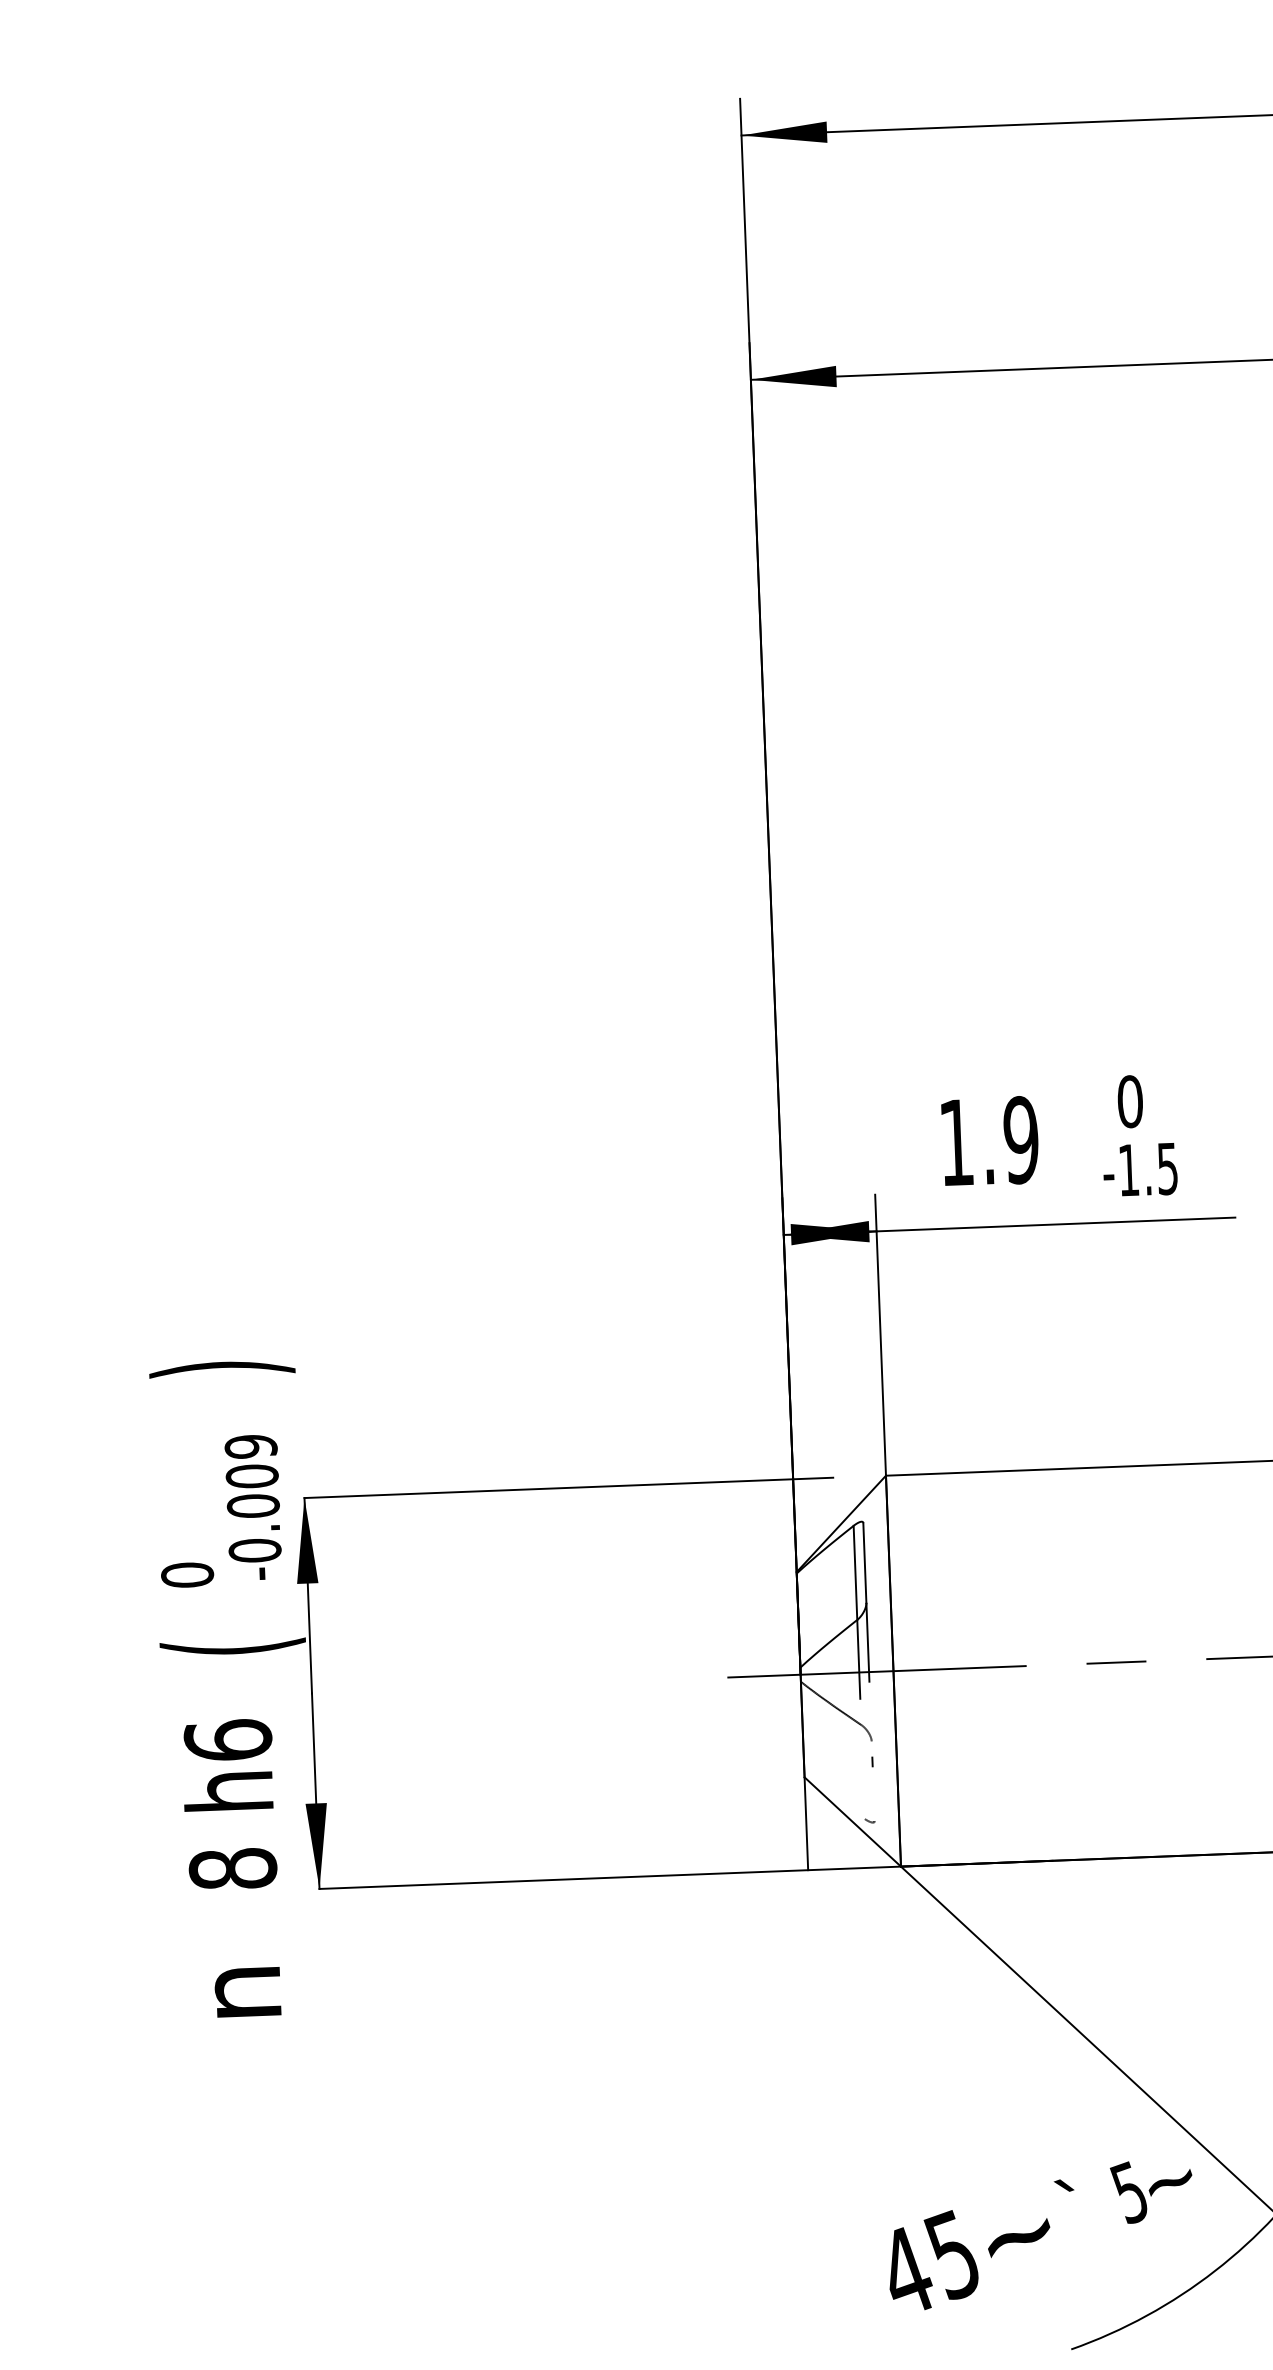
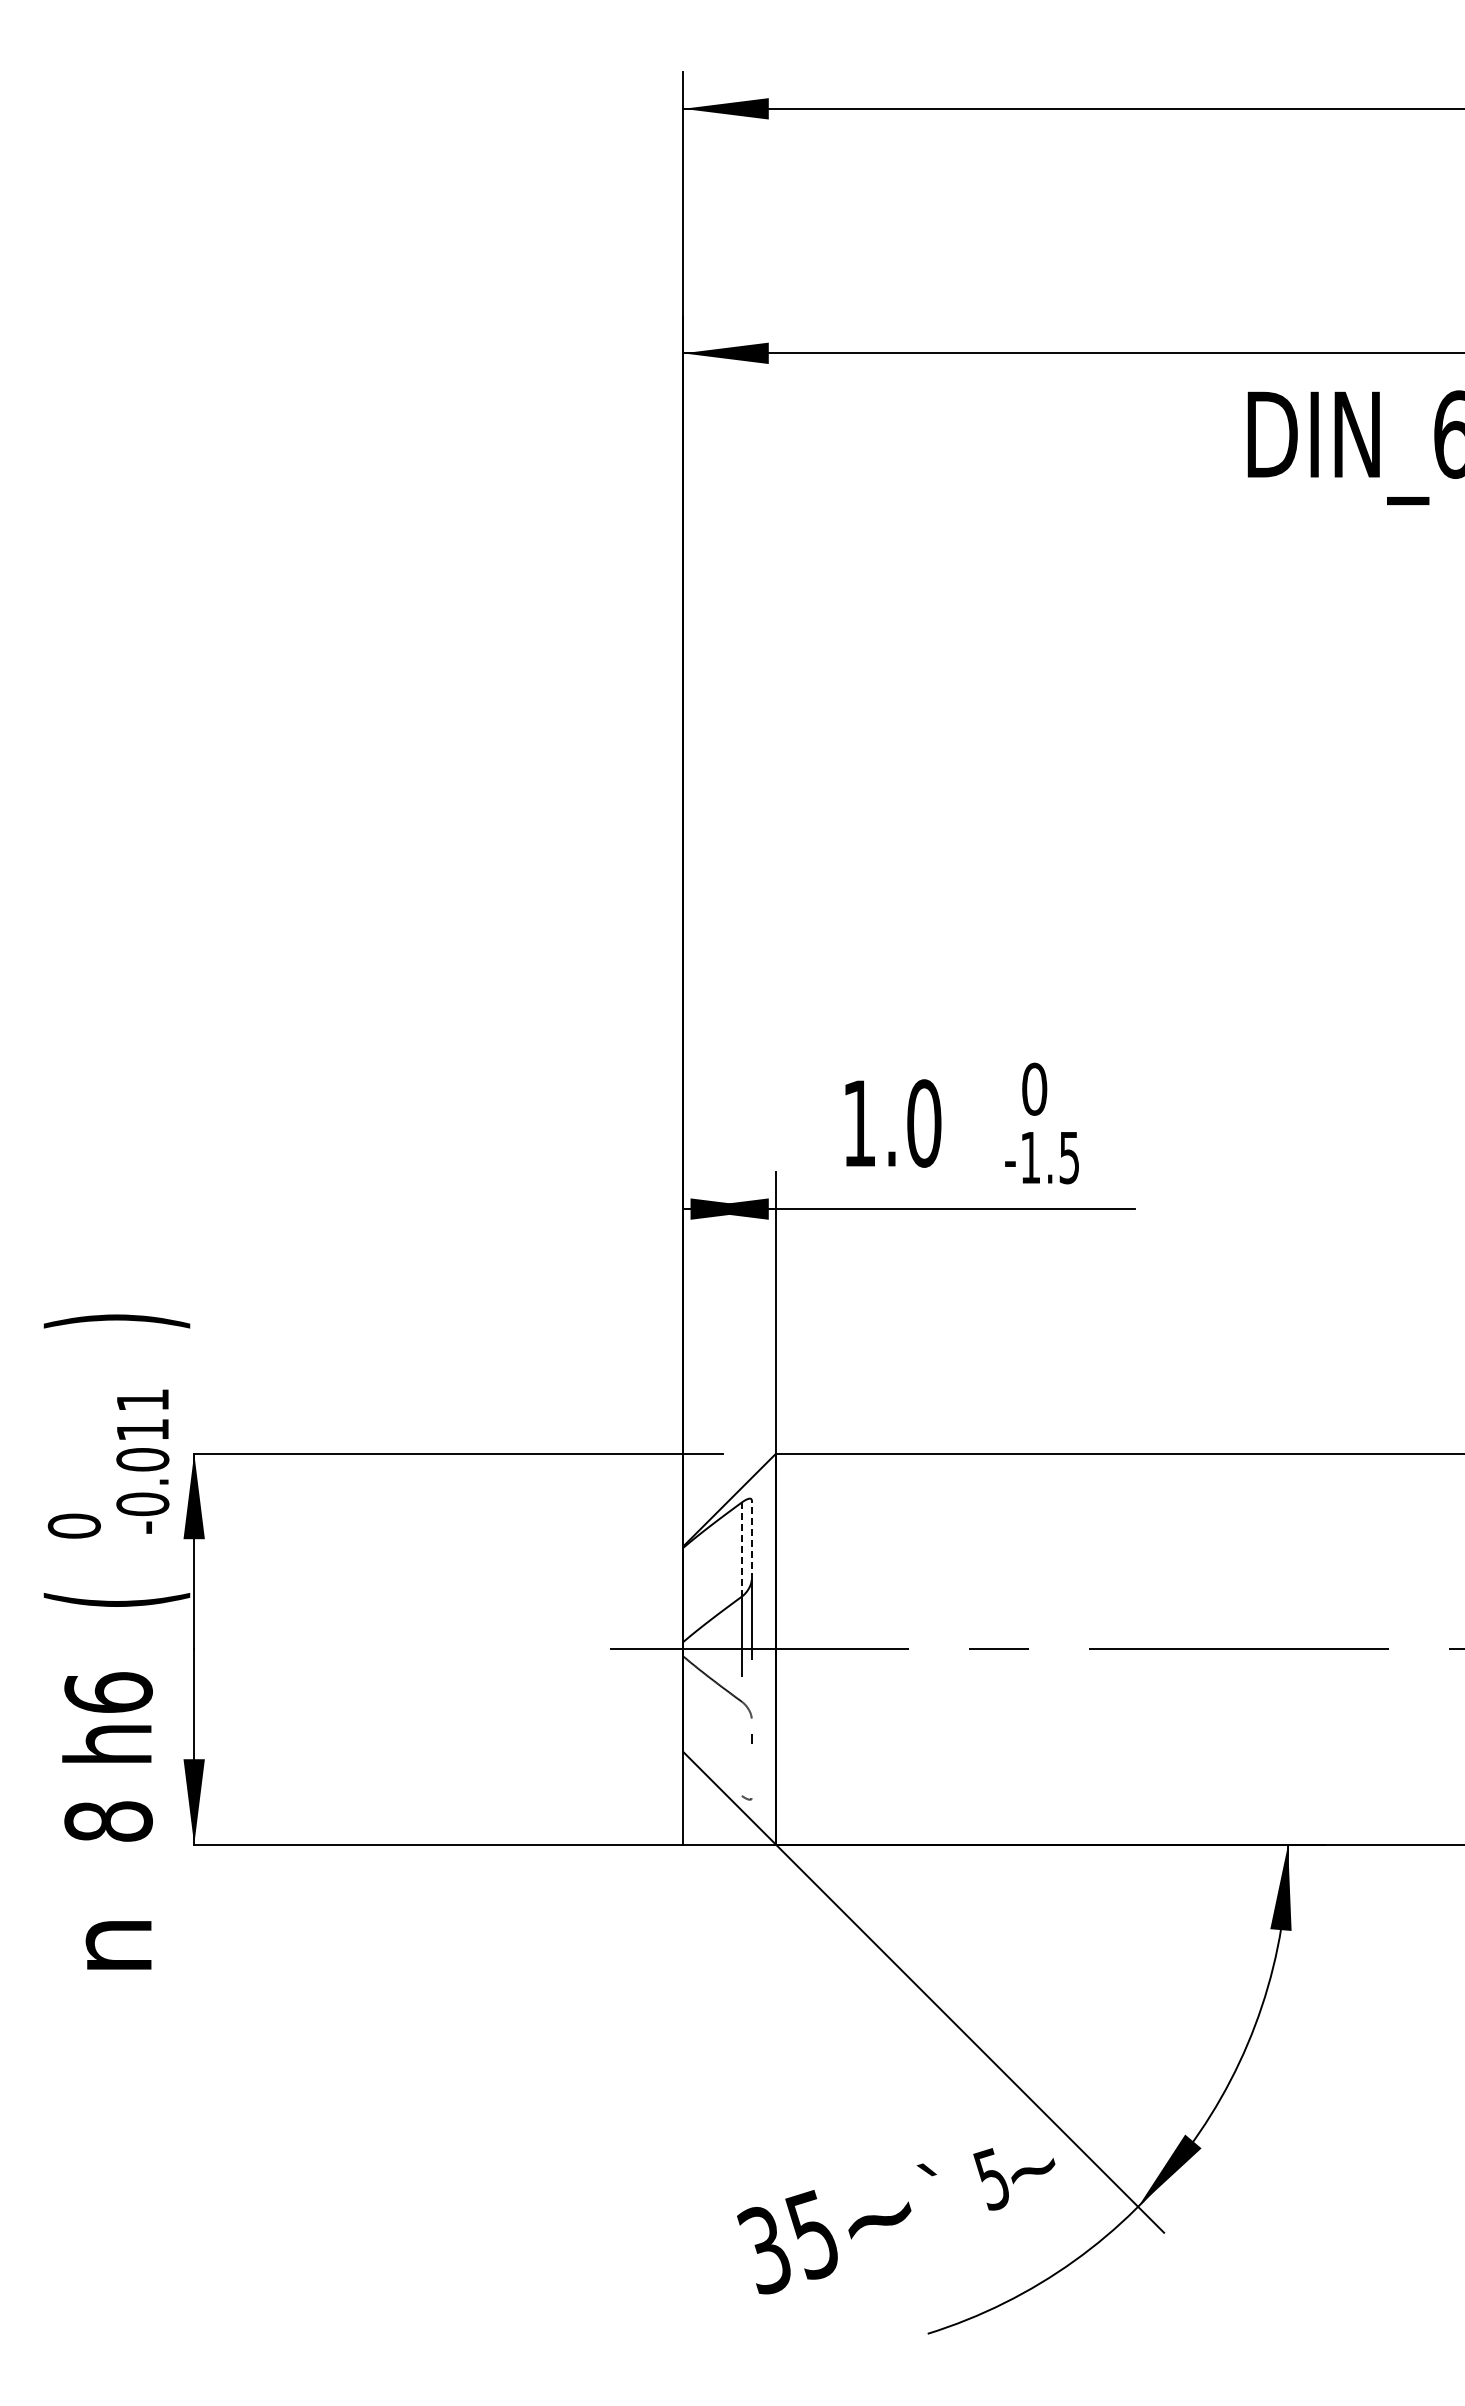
text: (1021, 1140) -> (924, 1123), 1.9 -> 1.0
text: (251, 1460) -> (142, 1414), -0.009 -> -0.011
line: (864, 1563) -> (751, 1540), solid -> dashed
line: (855, 1573) -> (741, 1550), solid -> dashed
text: (904, 2271) -> (764, 2249), 45 -> 35

